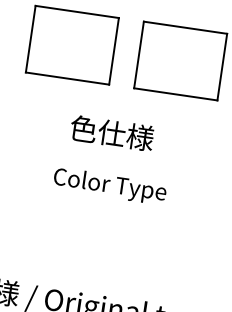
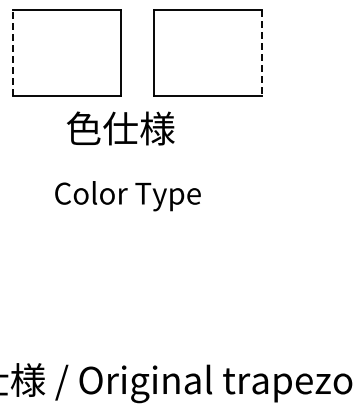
line: (30, 38) -> (12, 52), solid -> dashed
line: (222, 67) -> (261, 53), solid -> dashed
text: (113, 159) -> (127, 161), moved

